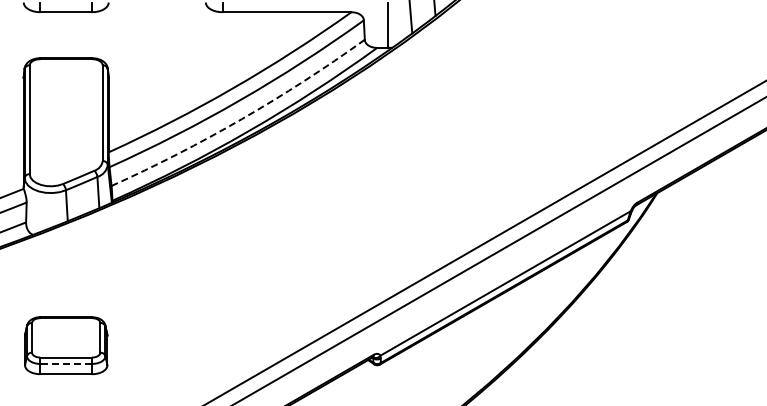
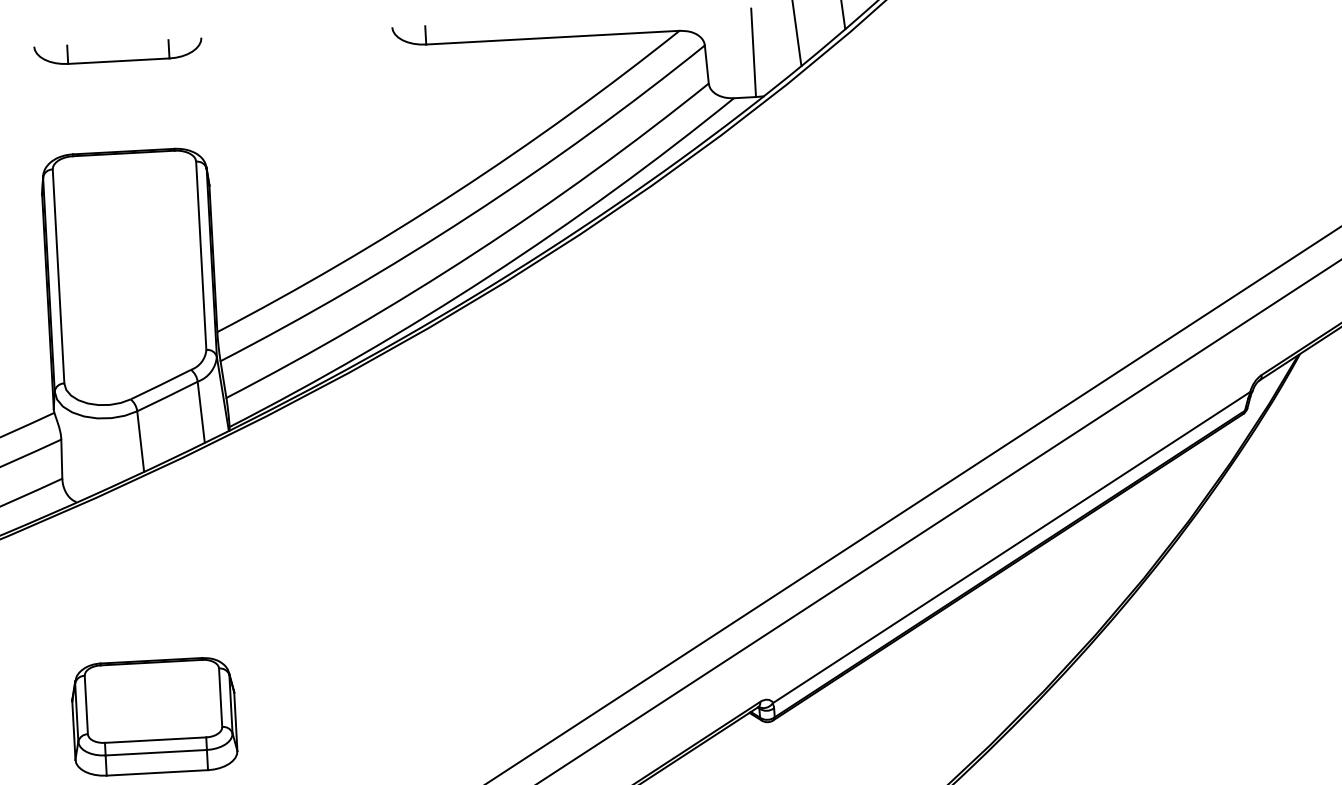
arc: (241, 119) -> (474, 253), dashed -> solid
line: (66, 363) -> (156, 751), dashed -> solid

